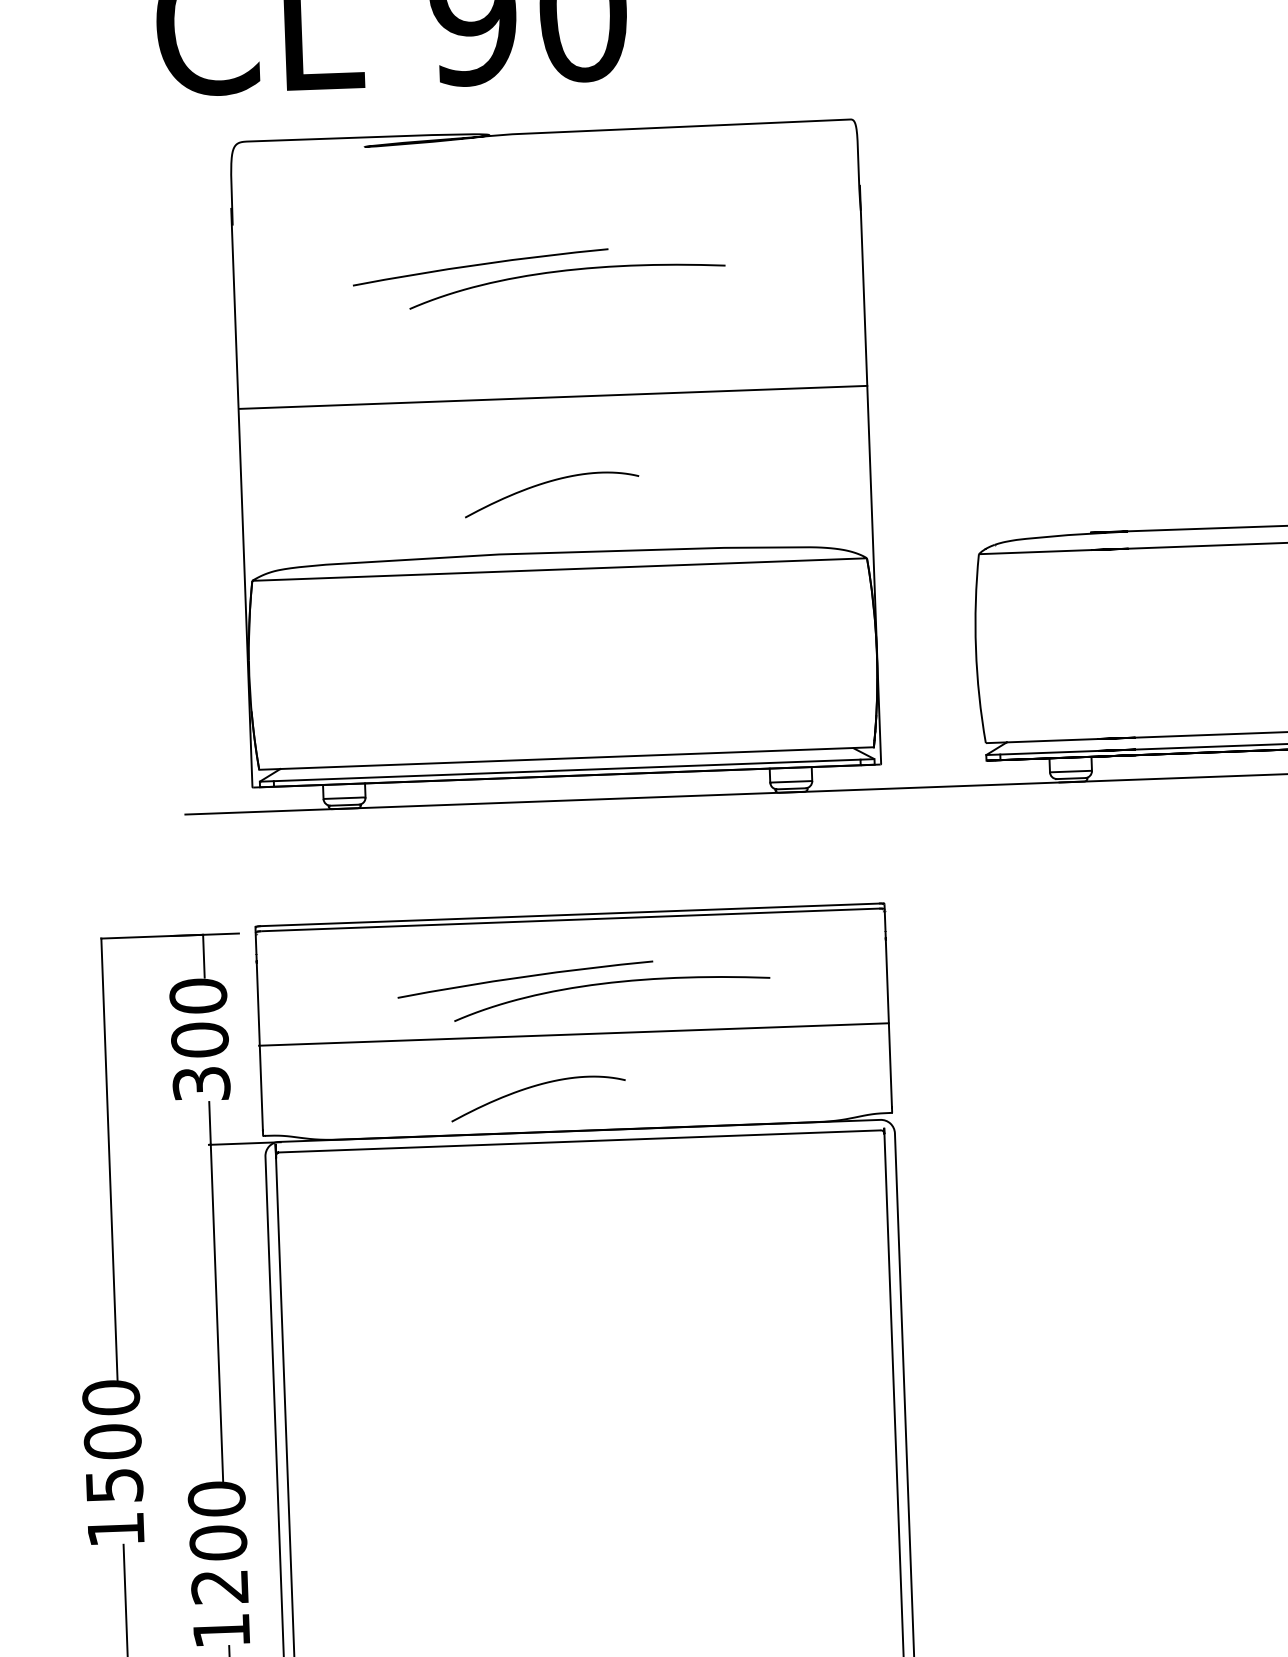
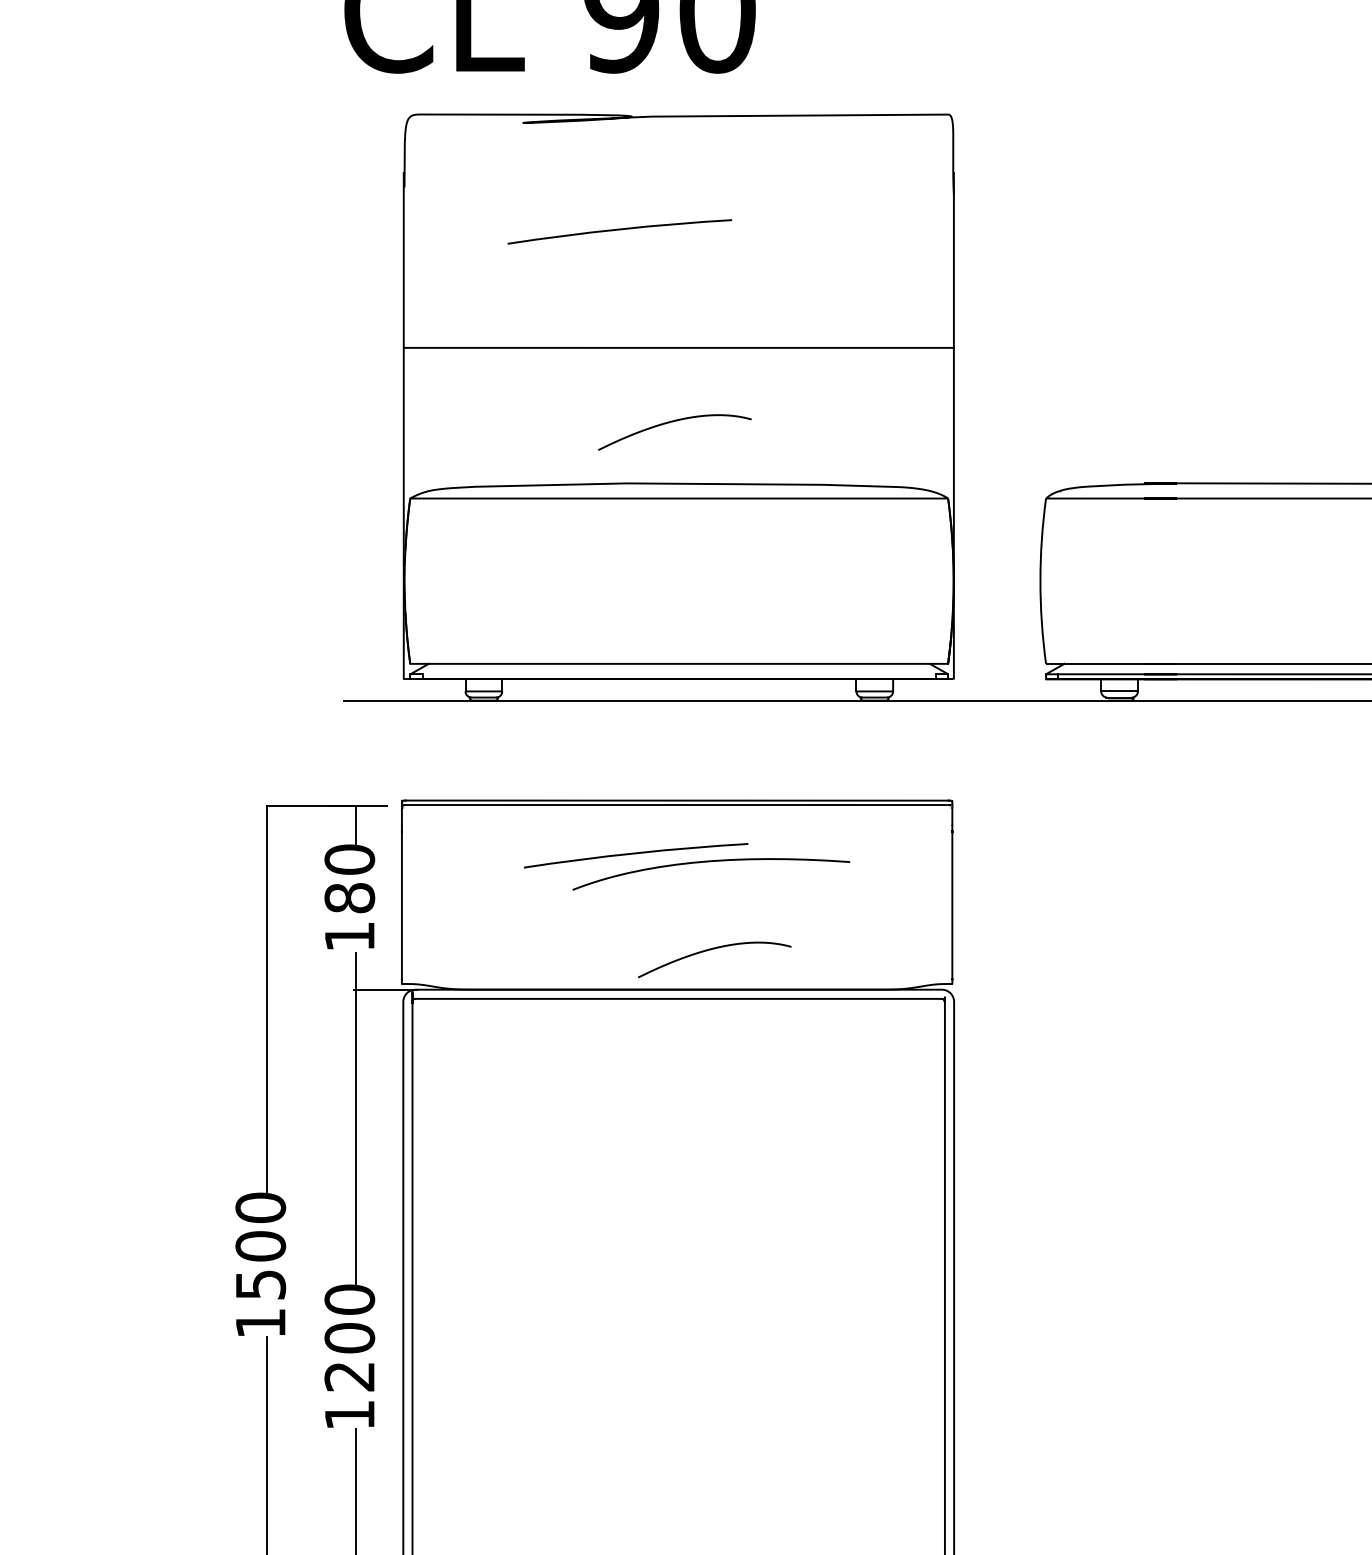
curve: (566, 271) -> (694, 238), removed
line: (567, 770) -> (679, 674), removed
line: (573, 1033) -> (676, 904), removed
text: (200, 1062) -> (349, 917), 300 -> 180
curve: (533, 1087) -> (710, 950), moved

